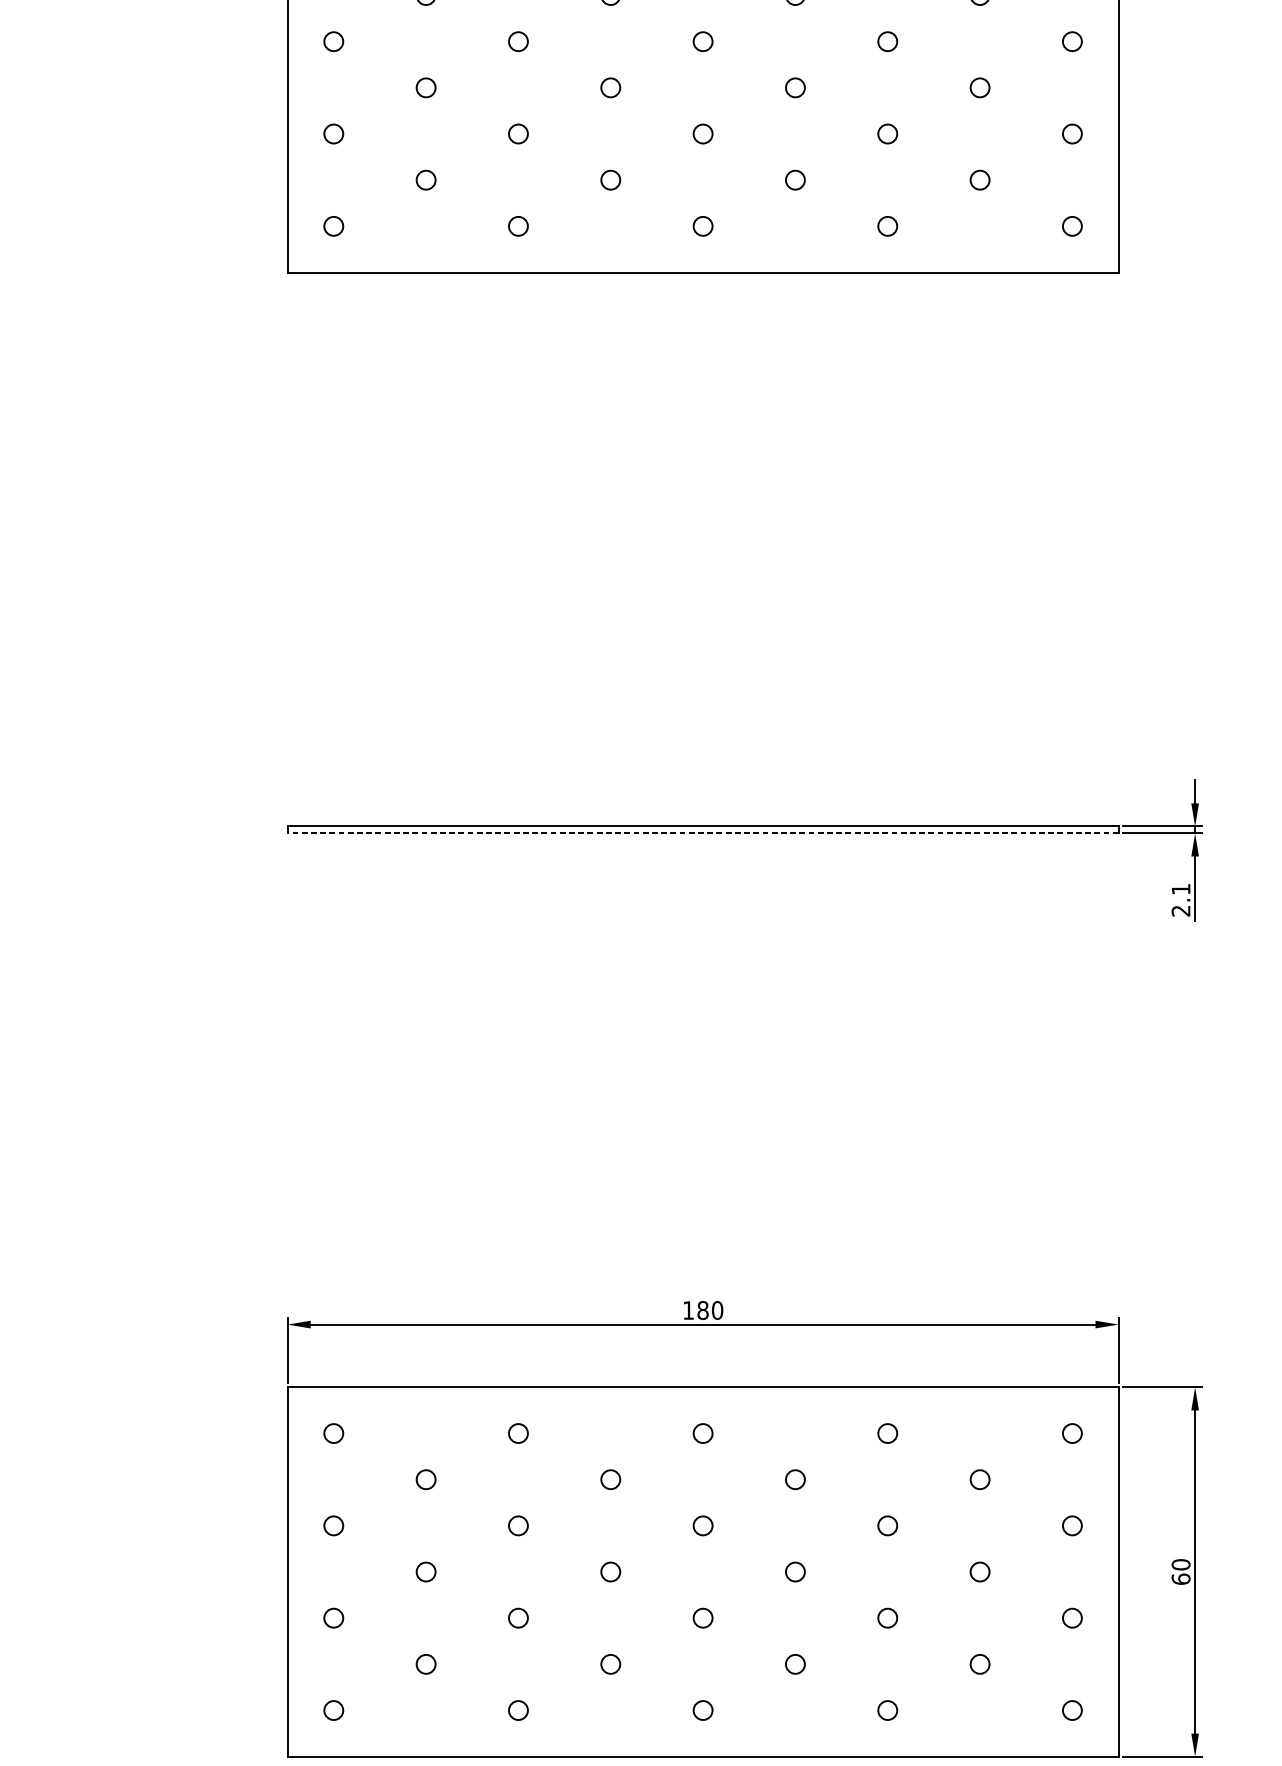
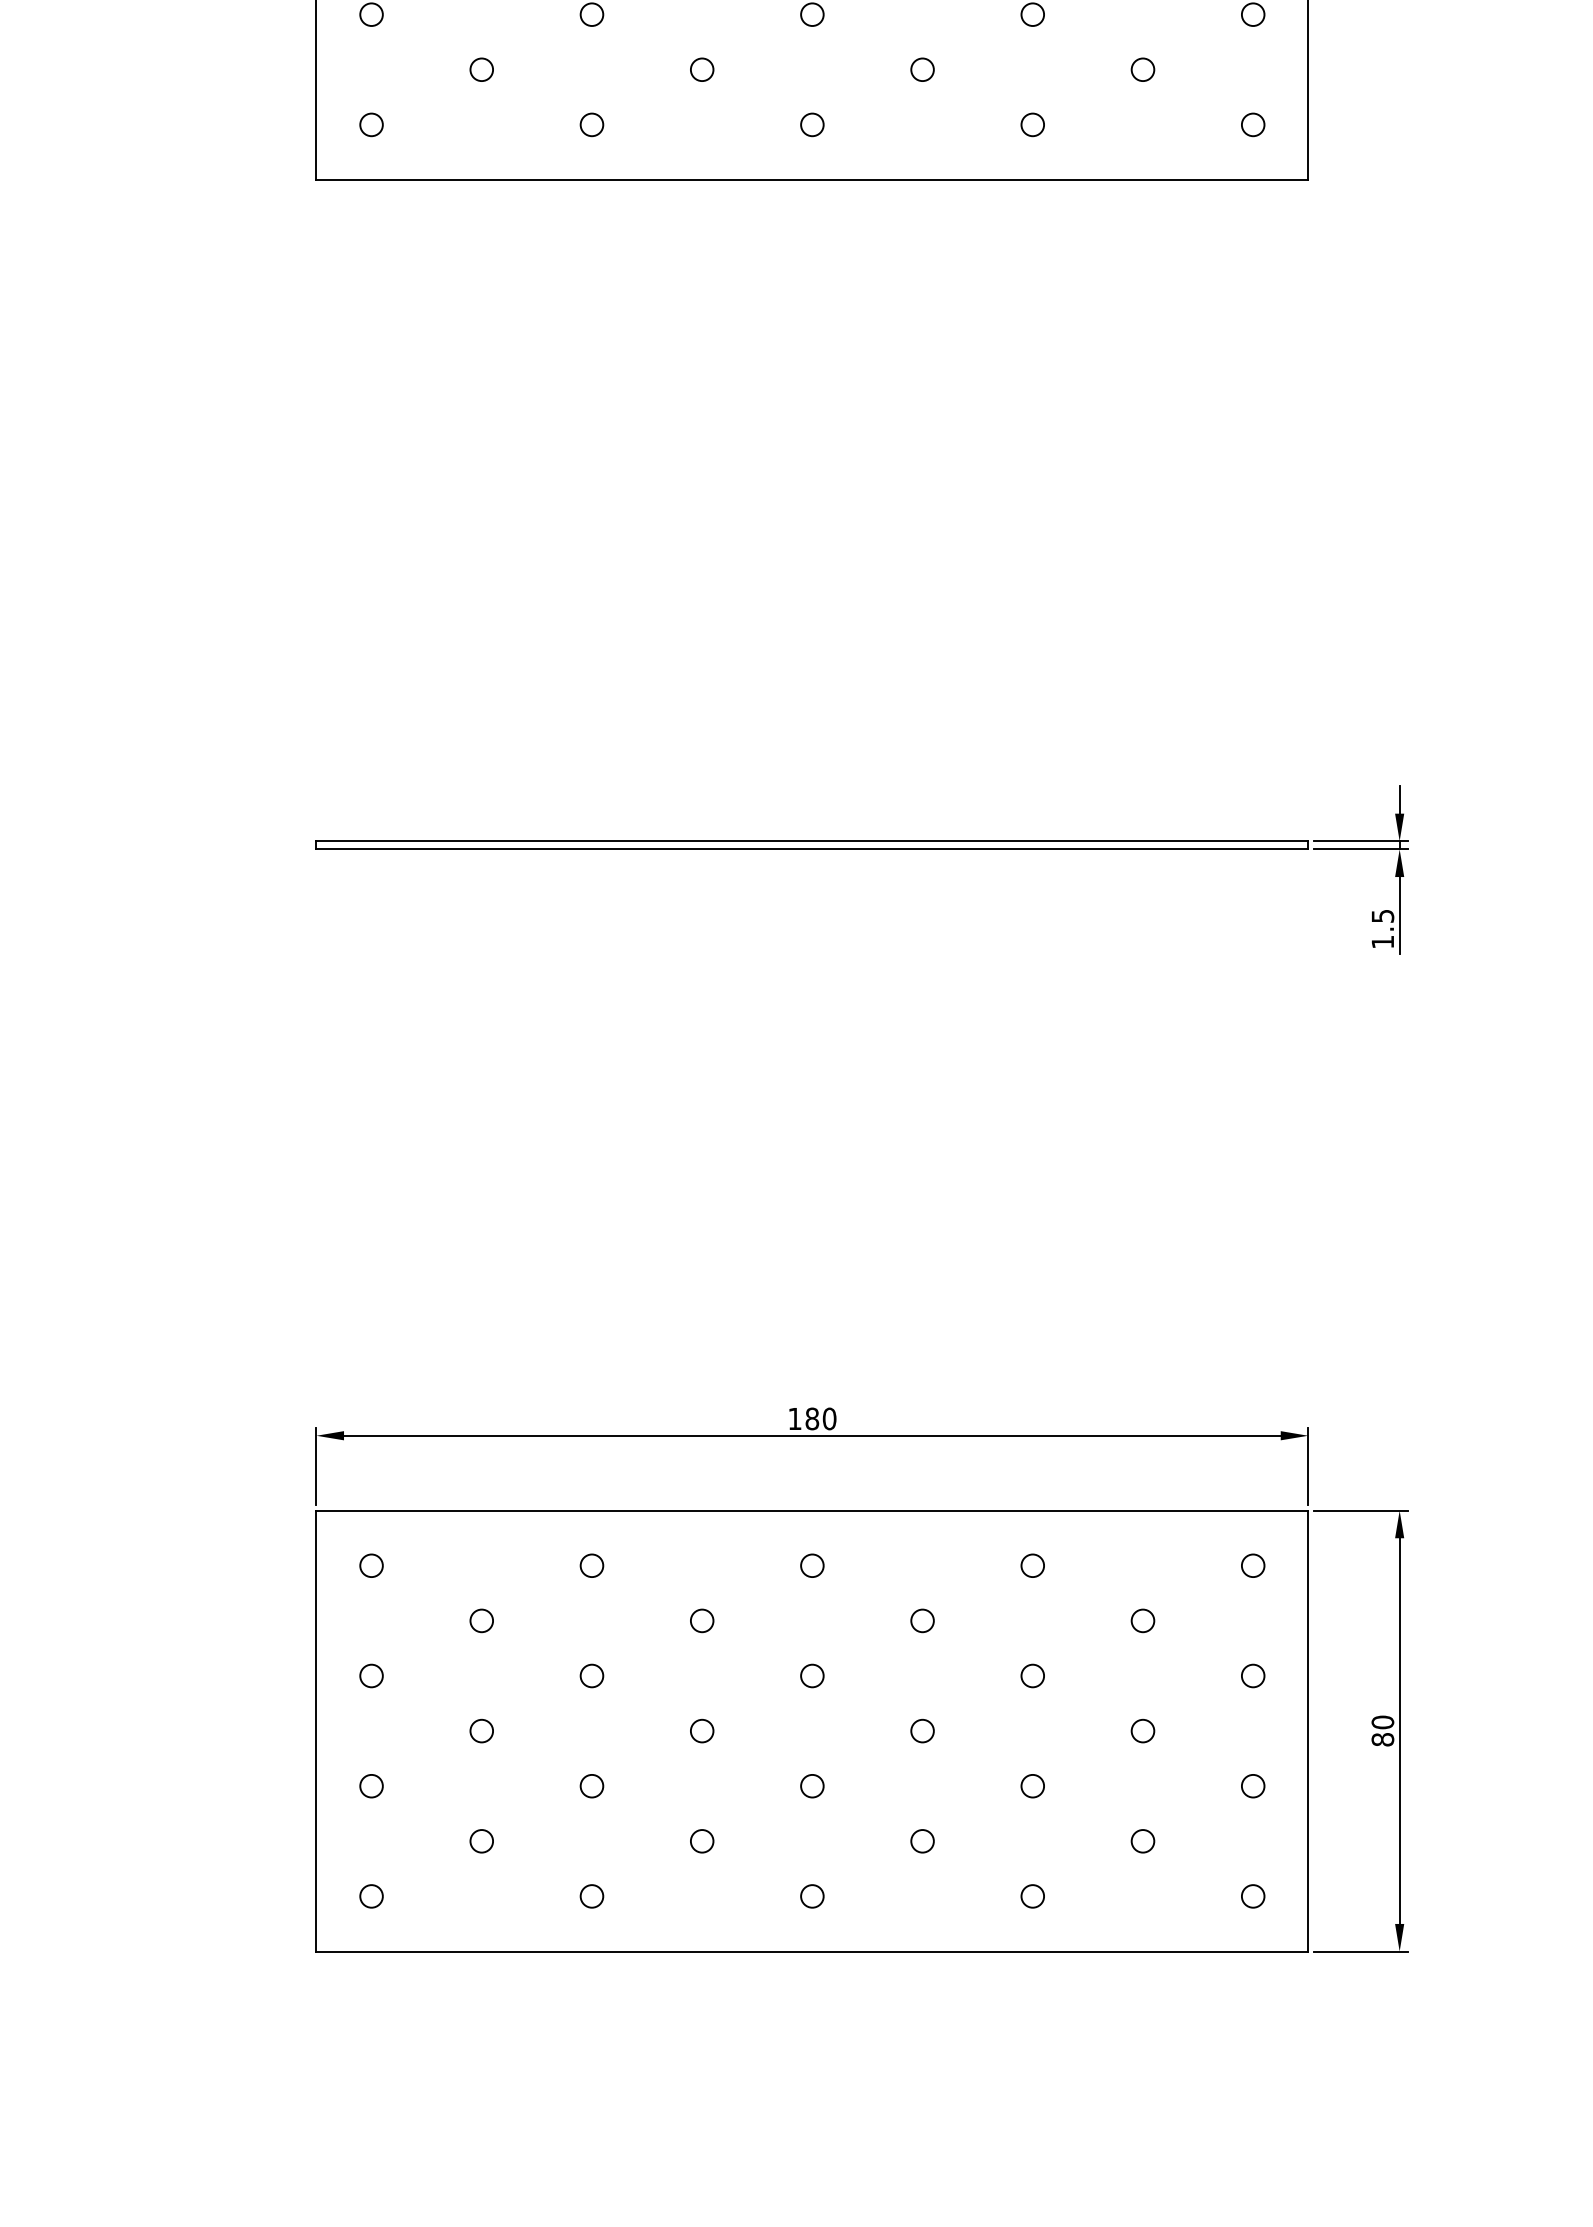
line: (703, 833) -> (812, 849), dashed -> solid
text: (1180, 900) -> (1382, 929), 2.1 -> 1.5
text: (1180, 1579) -> (1382, 1739), 60 -> 80

